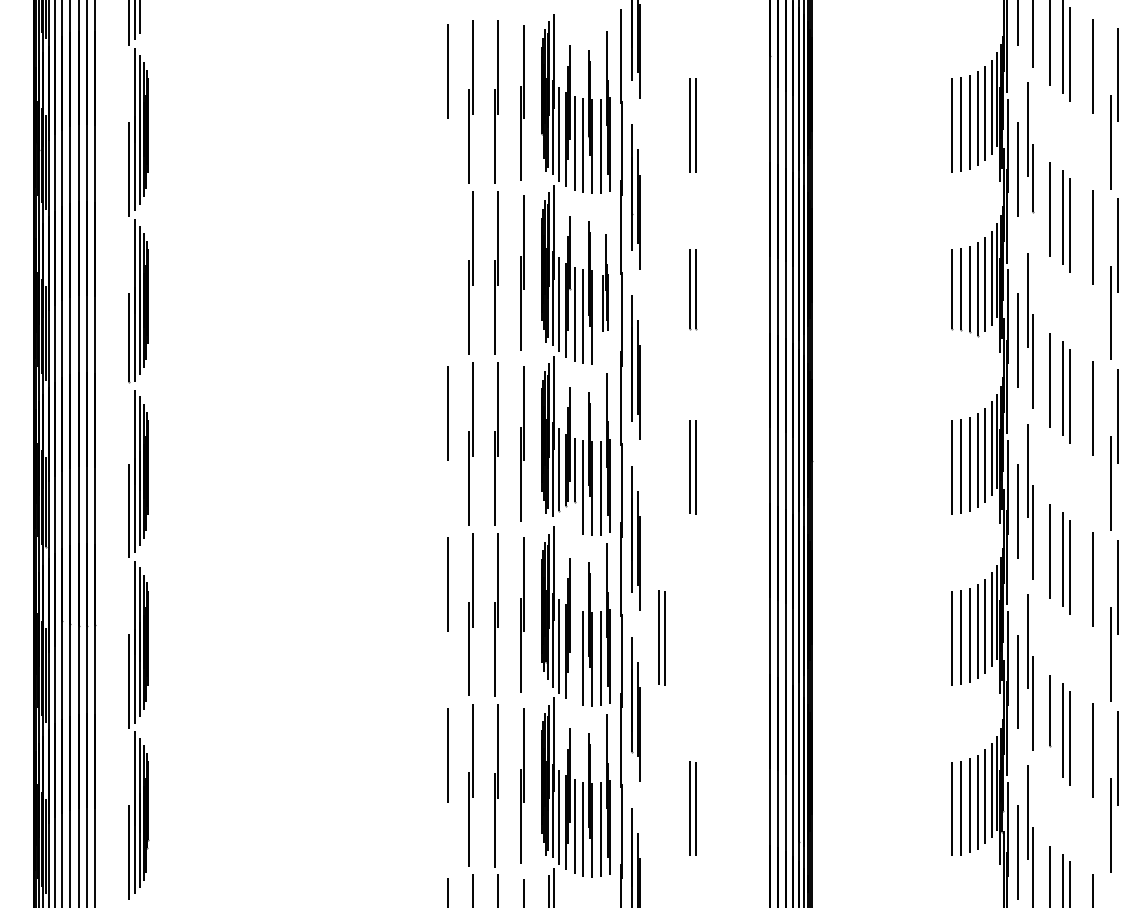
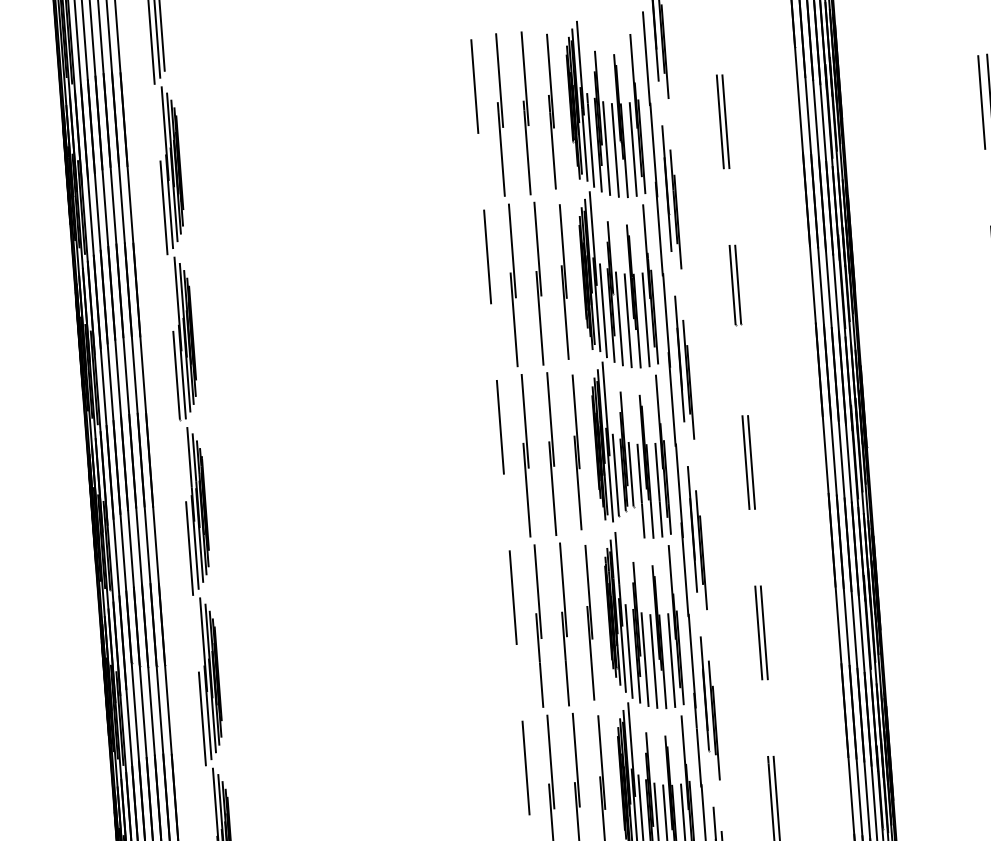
line: (447, 242) -> (487, 256), added
part: (605, 283) -> (647, 285), size x1.67
part: (661, 637) -> (761, 632), moved
line: (574, 655) -> (644, 659), added

